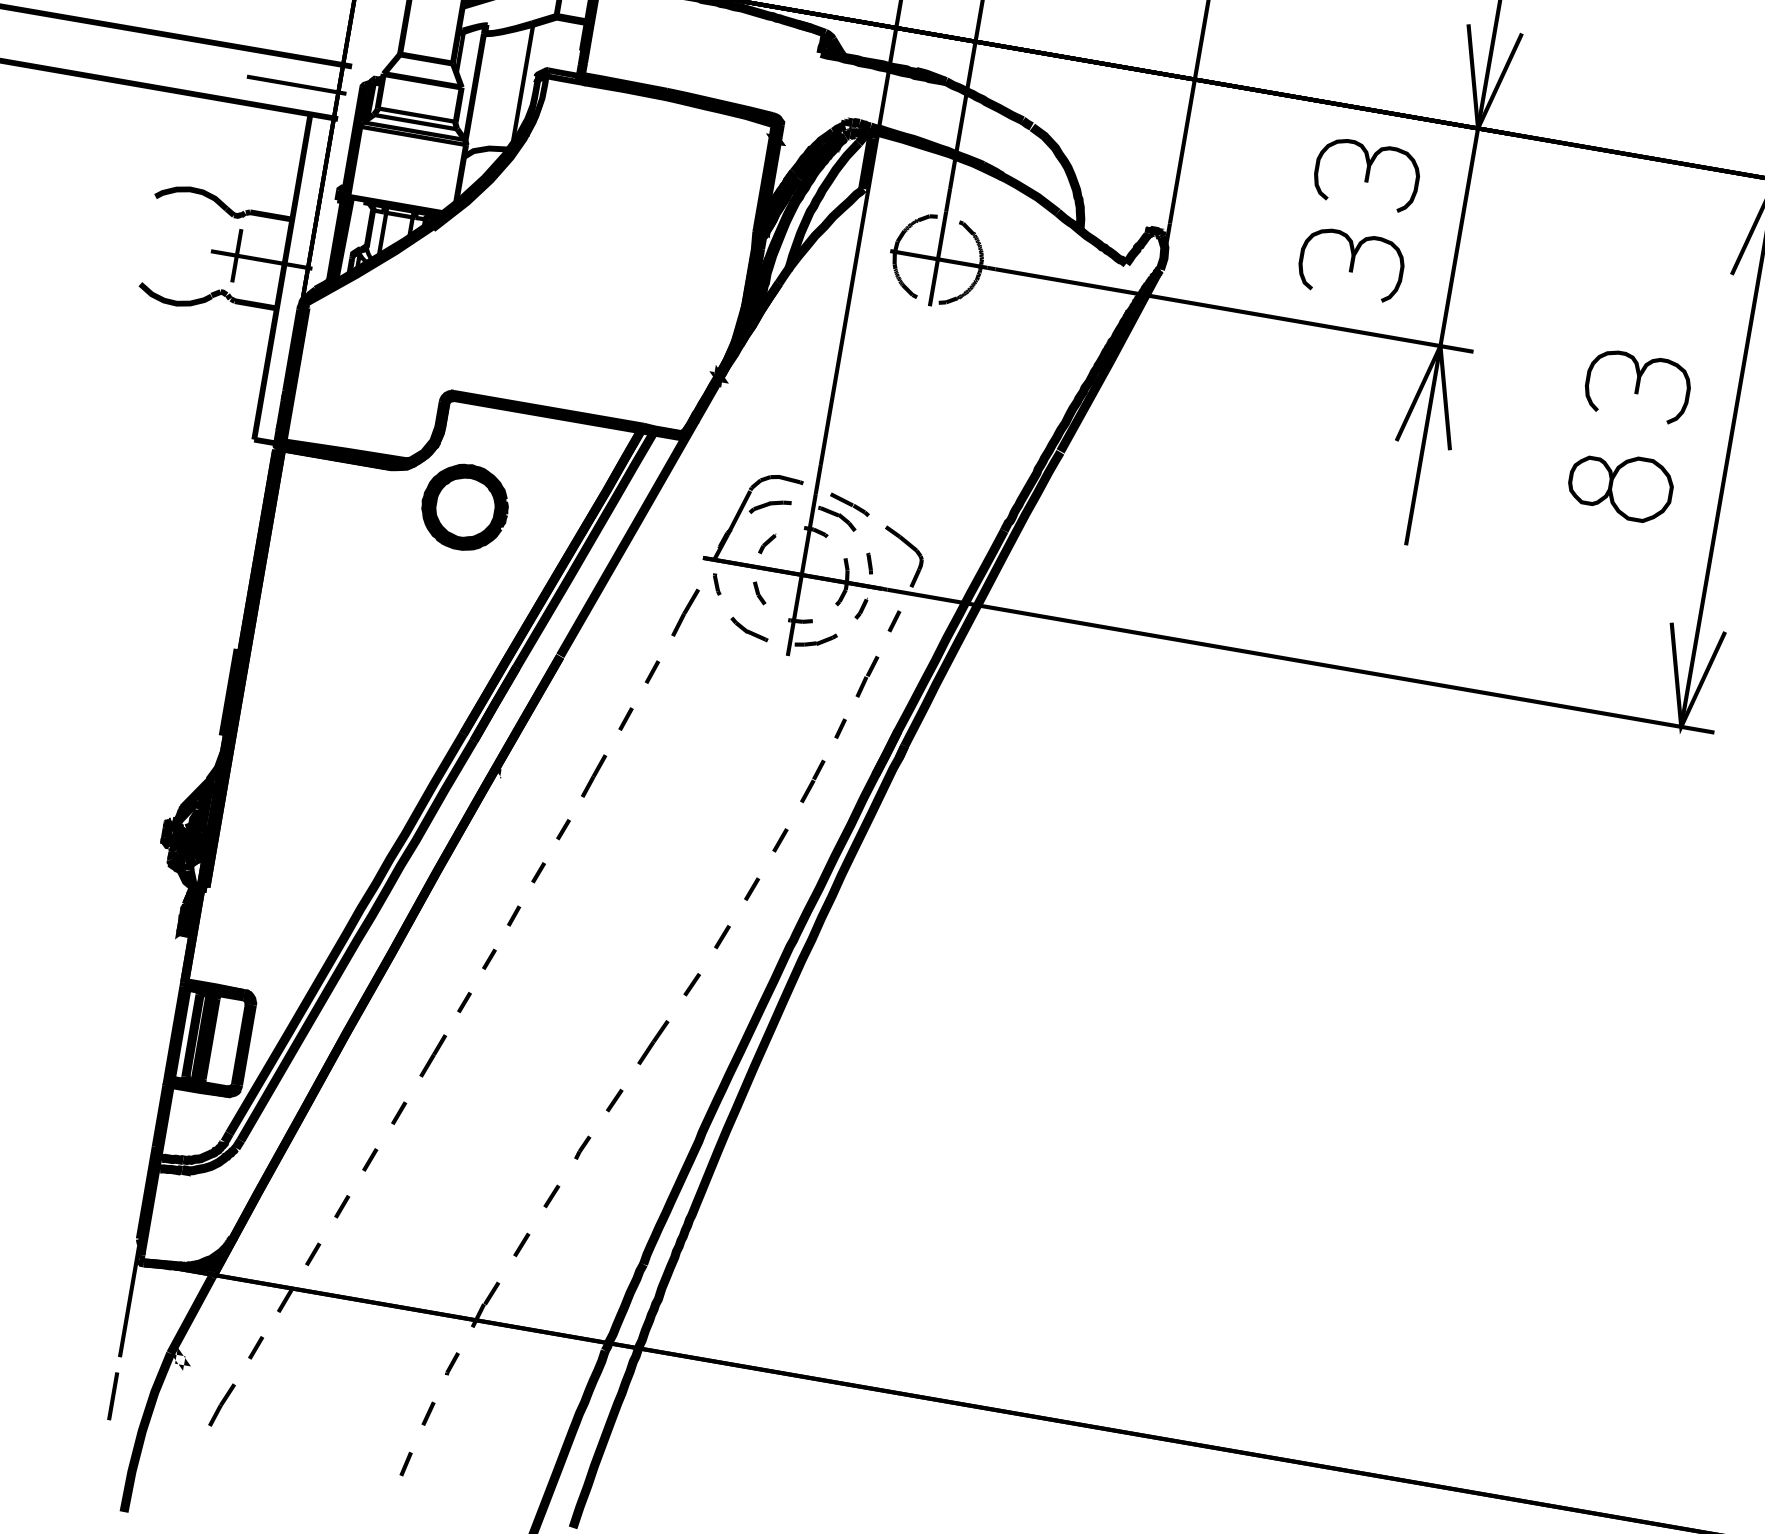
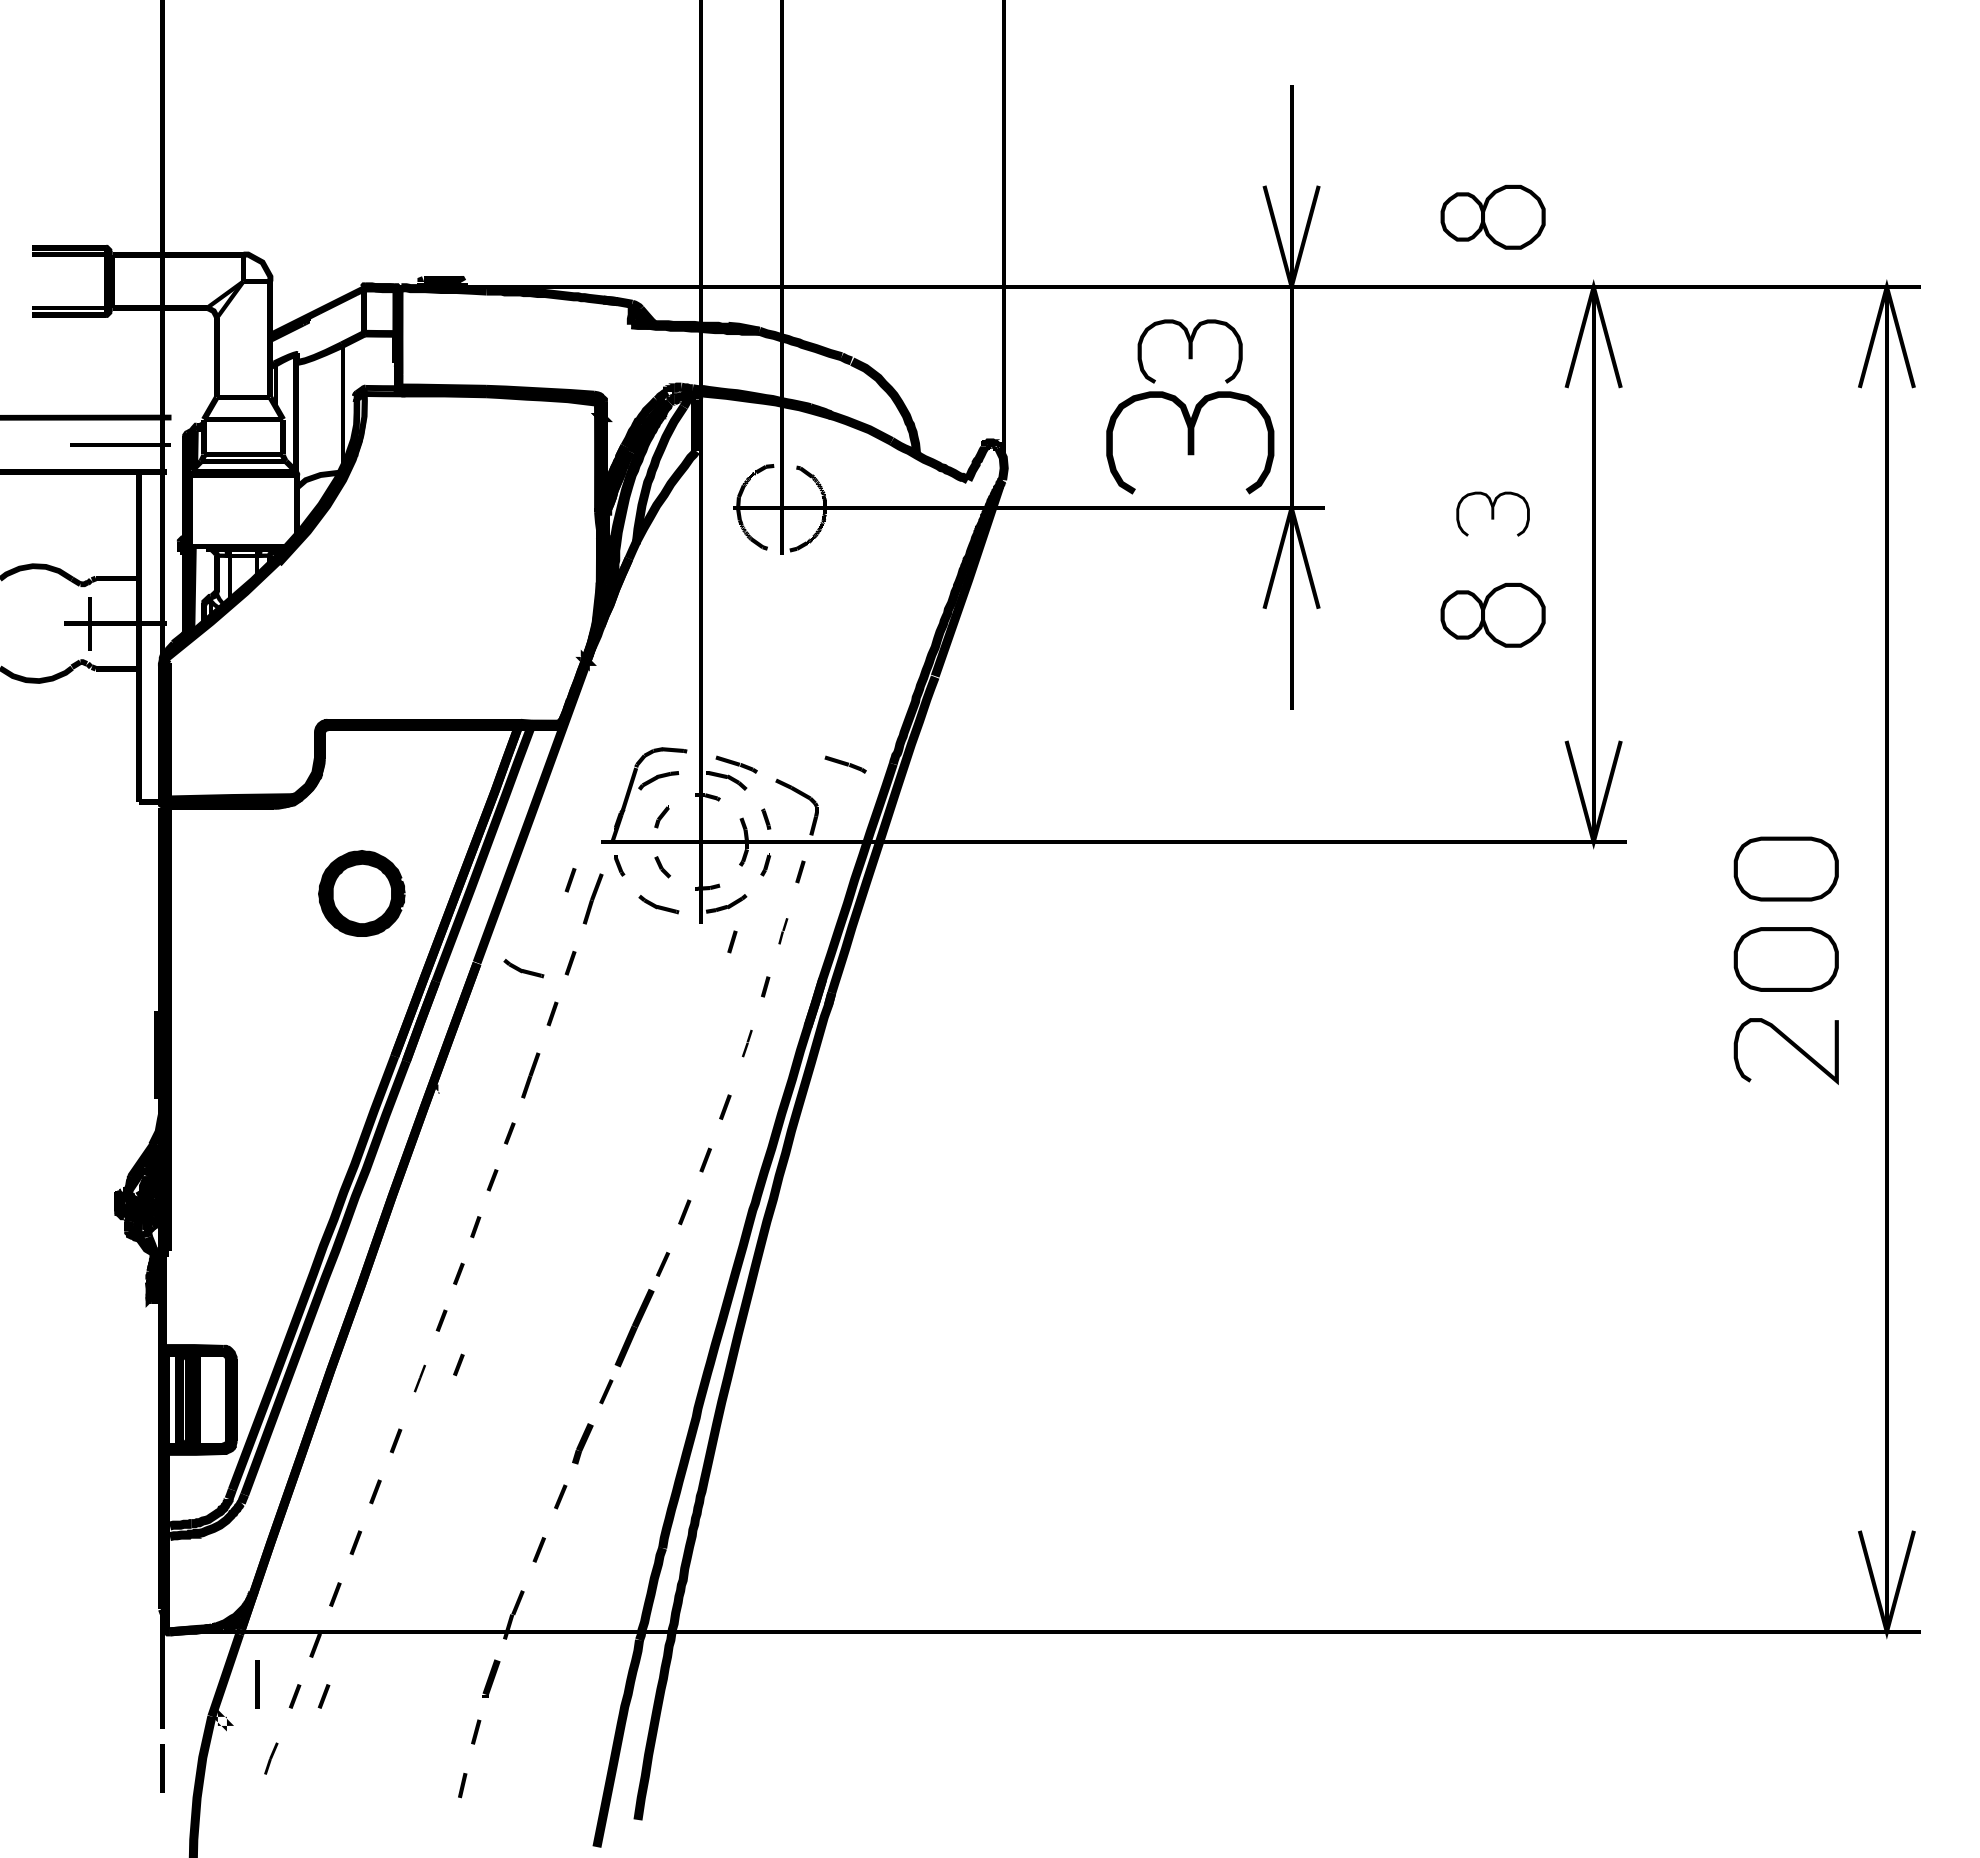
part: (1687, 93) -> (1492, 216), added
part: (1350, 264) -> (1189, 442), size x1.6
part: (1637, 386) -> (1492, 514), size x0.7
part: (464, 507) -> (361, 893), moved
part: (957, 523) -> (845, 764), added
line: (666, 590) -> (570, 880), added
part: (605, 669) -> (523, 968), added
part: (867, 677) -> (783, 931), size x0.6
line: (815, 678) -> (732, 941), added
part: (813, 781) -> (747, 1043), size x0.6
part: (653, 1042) -> (634, 1327), size x1.6
line: (473, 1048) -> (458, 1364), added
part: (432, 1055) -> (419, 1378), size x0.6
part: (582, 1147) -> (582, 1443), size x1.6
line: (221, 1329) -> (257, 1684), added
line: (284, 1352) -> (323, 1696), added
part: (451, 1363) -> (490, 1678), size x1.6
part: (222, 1404) -> (271, 1758), size x0.7

